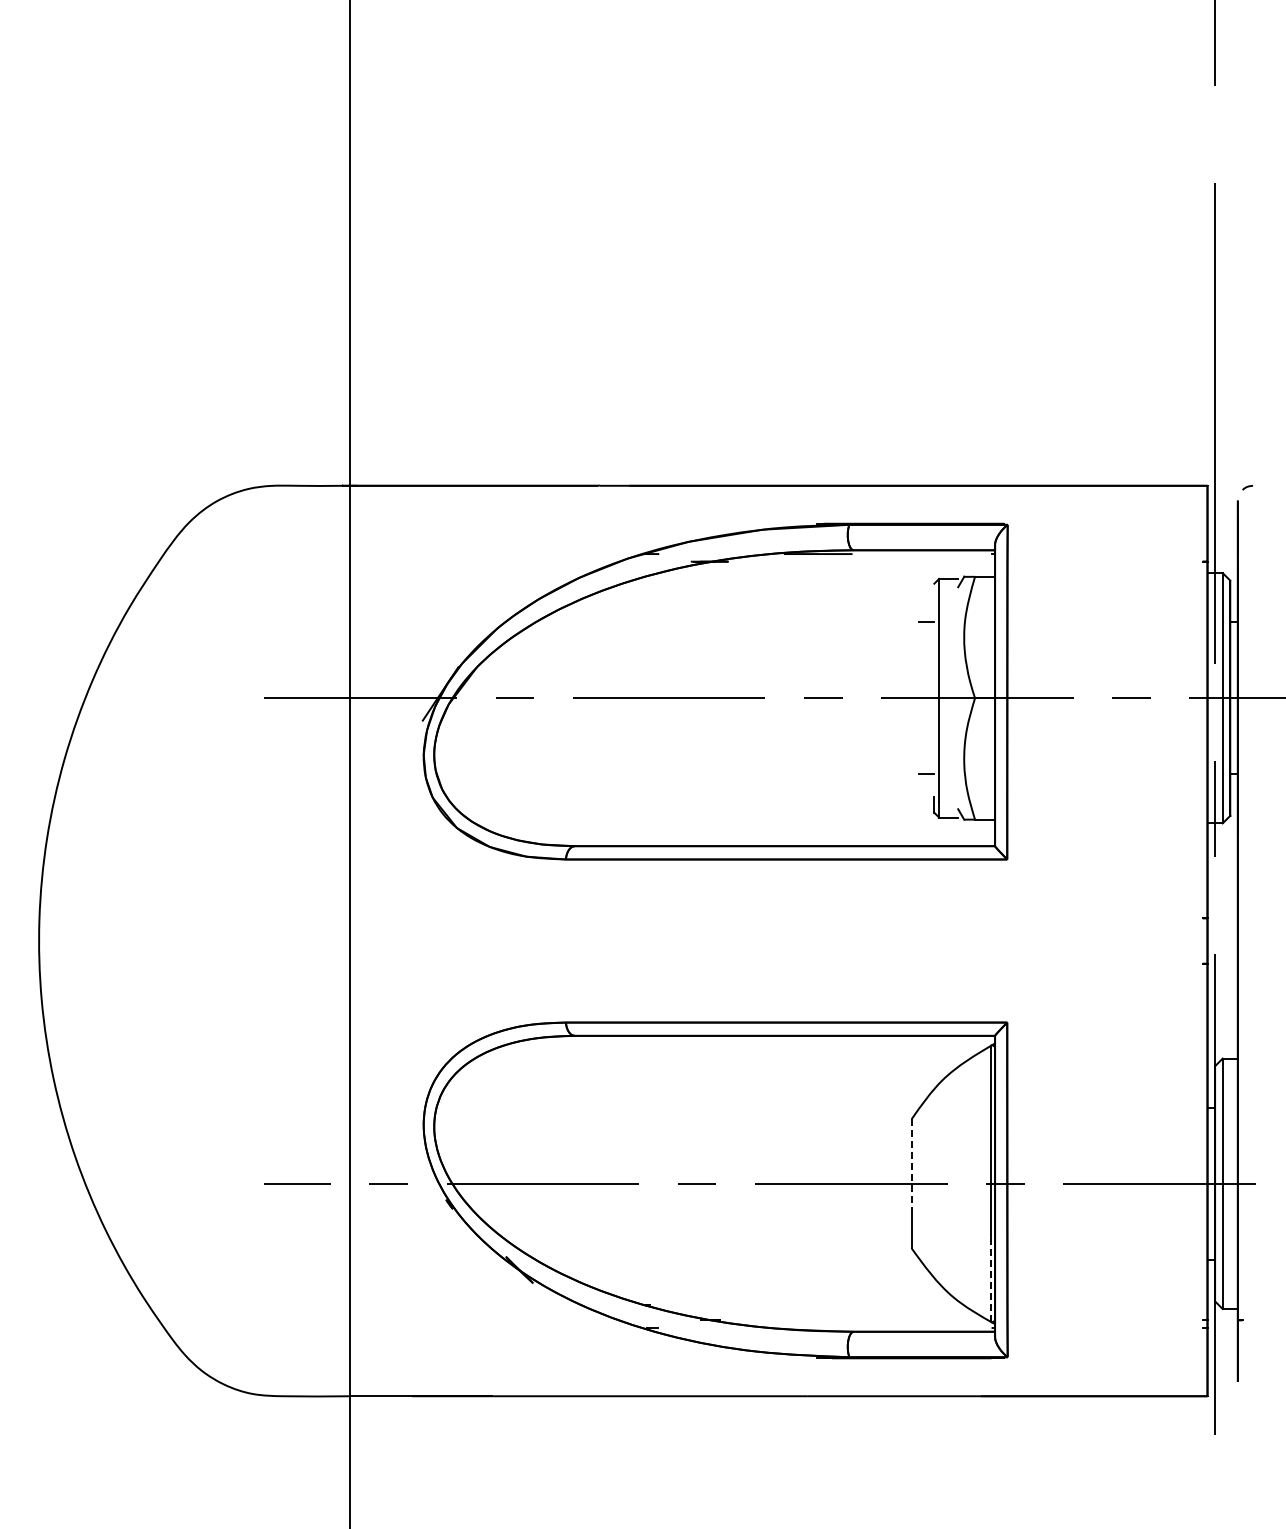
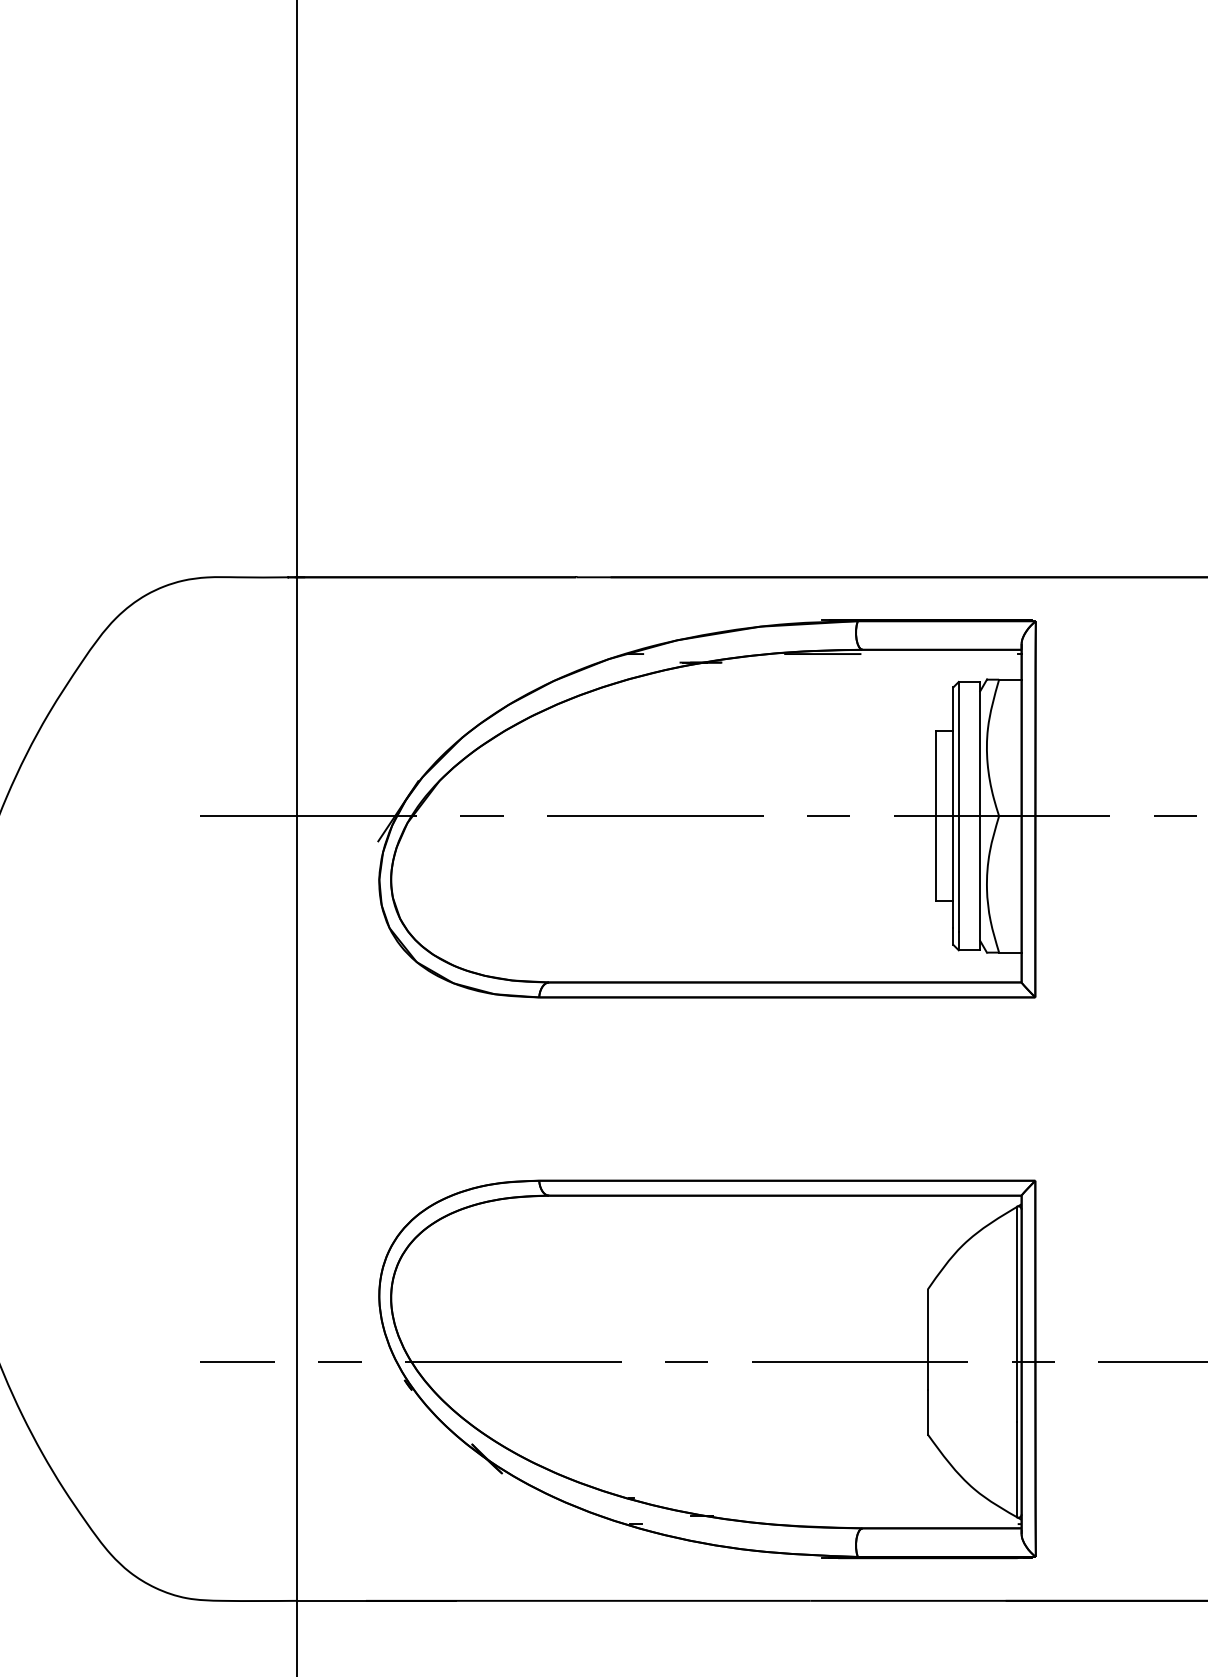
line: (934, 690) -> (953, 807), added
line: (958, 697) -> (980, 815), added
line: (919, 698) -> (936, 816), added
line: (911, 1163) -> (927, 1339), dashed -> solid
line: (990, 1279) -> (1016, 1469), dashed -> solid

